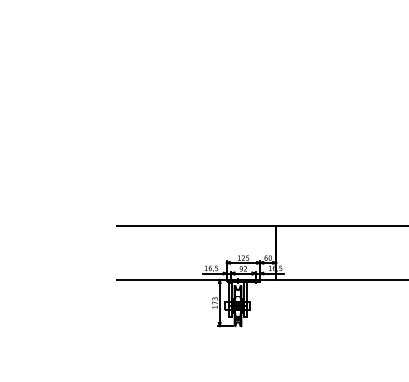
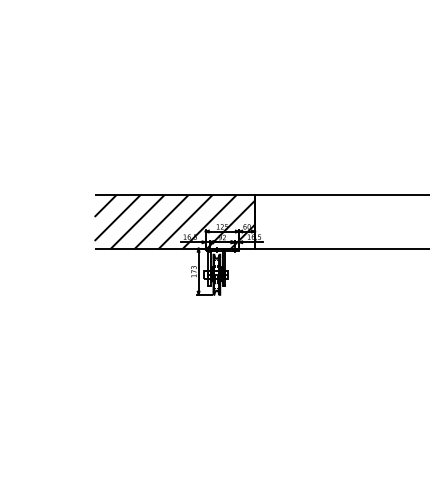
hatch: (195, 252) -> (174, 221), added

